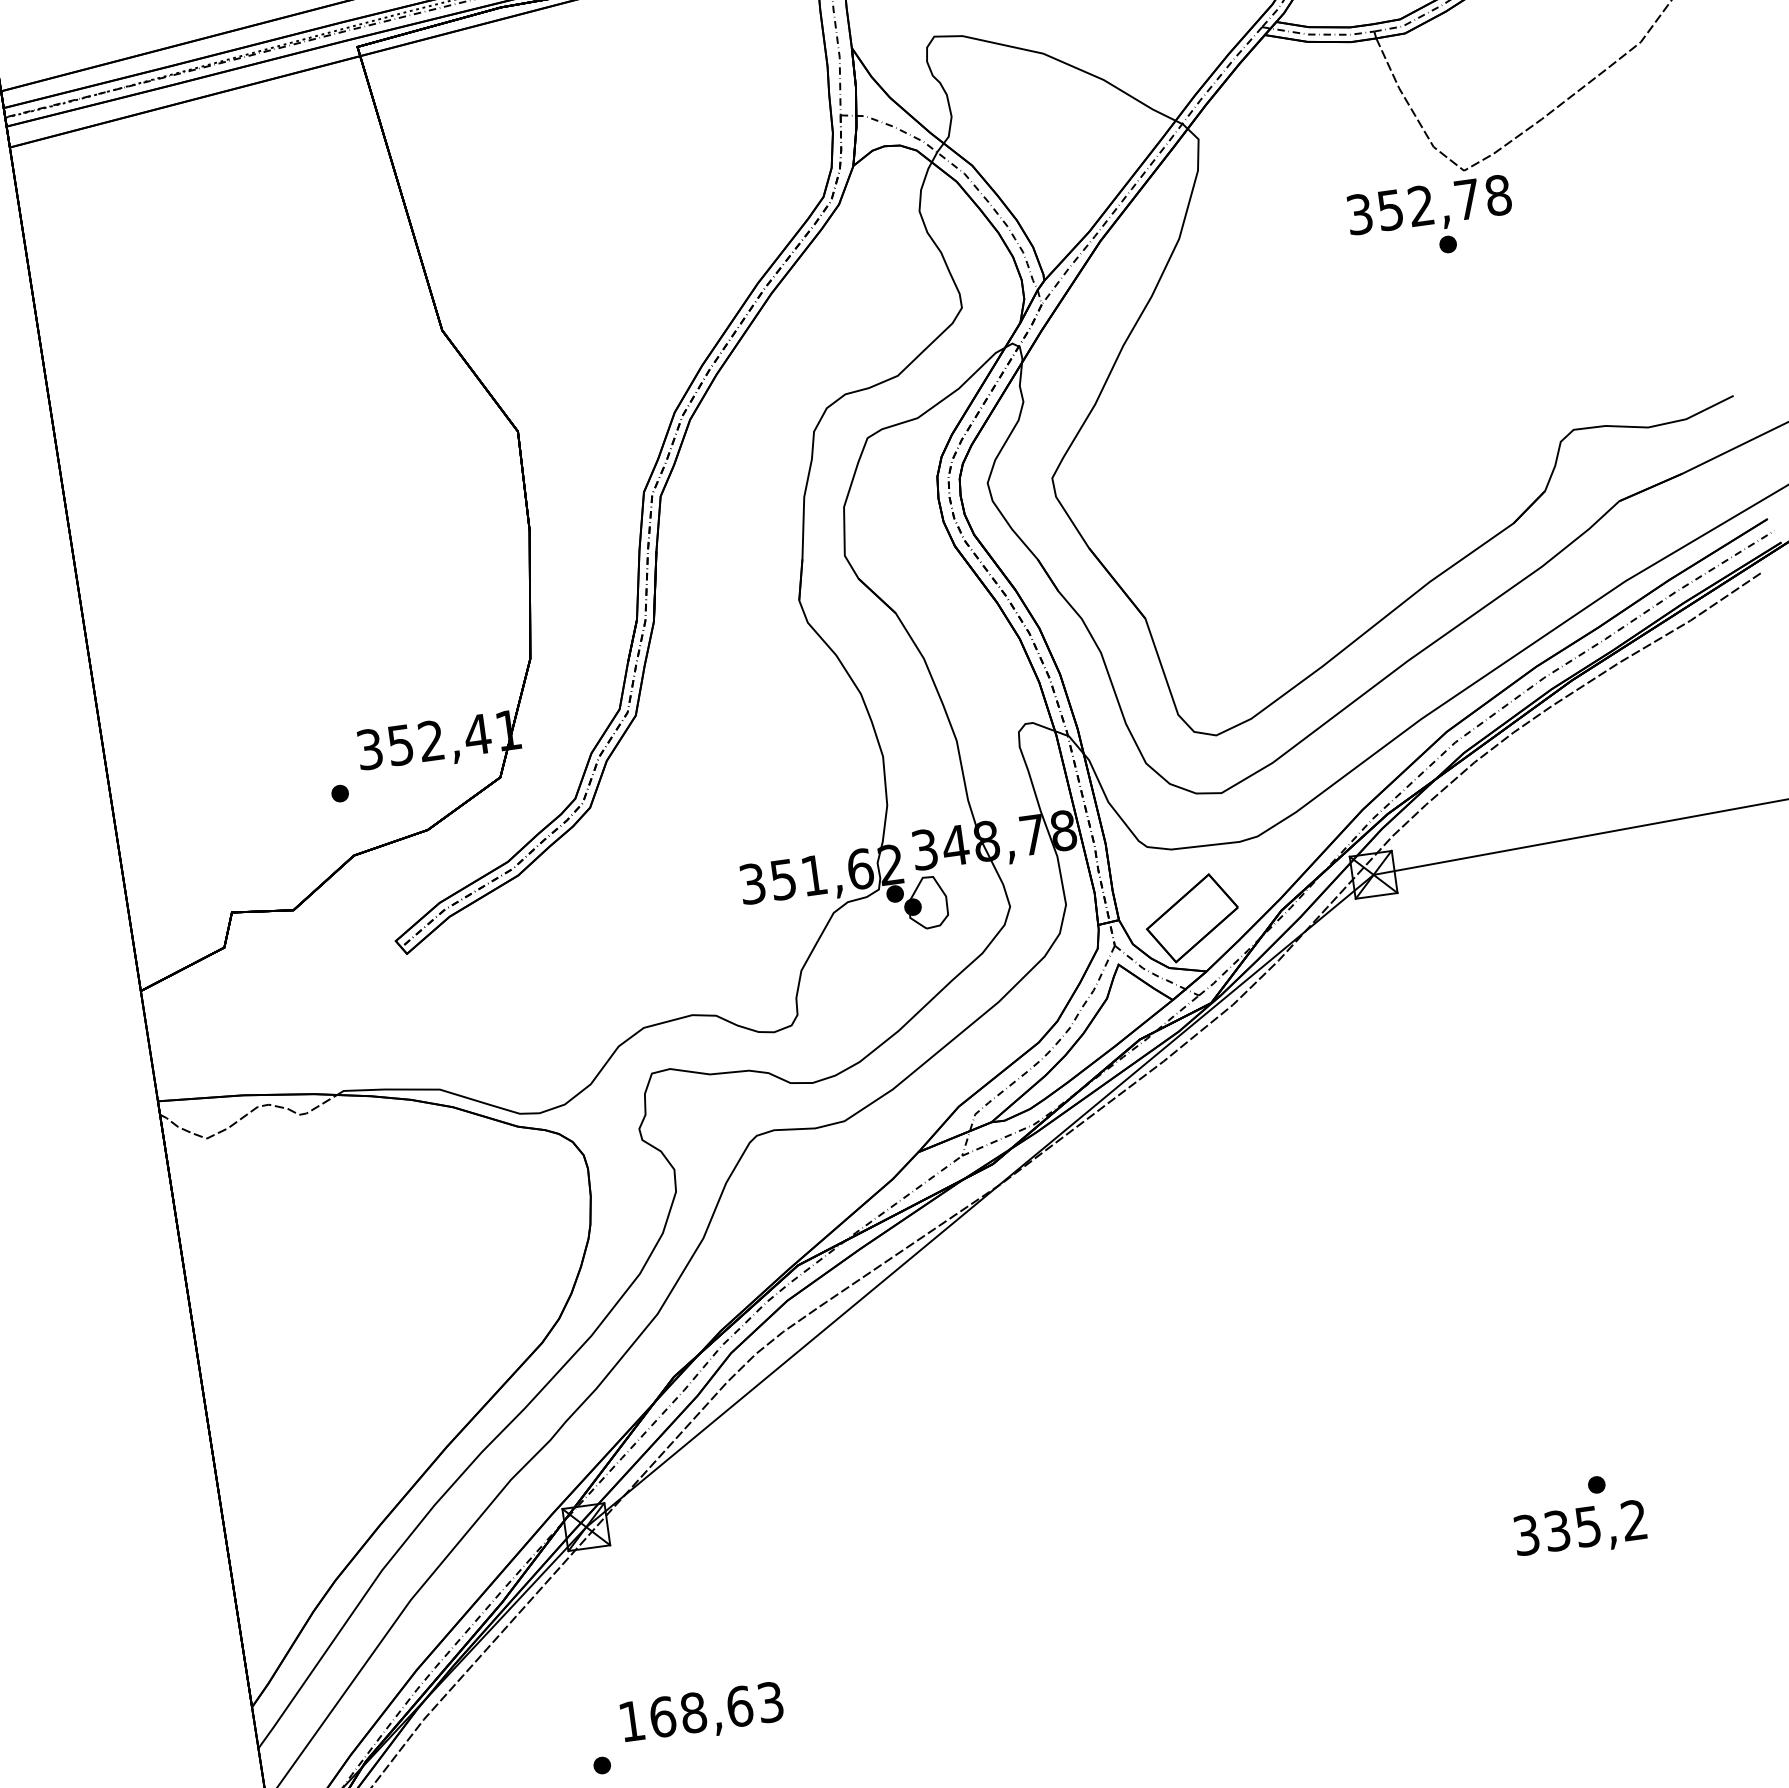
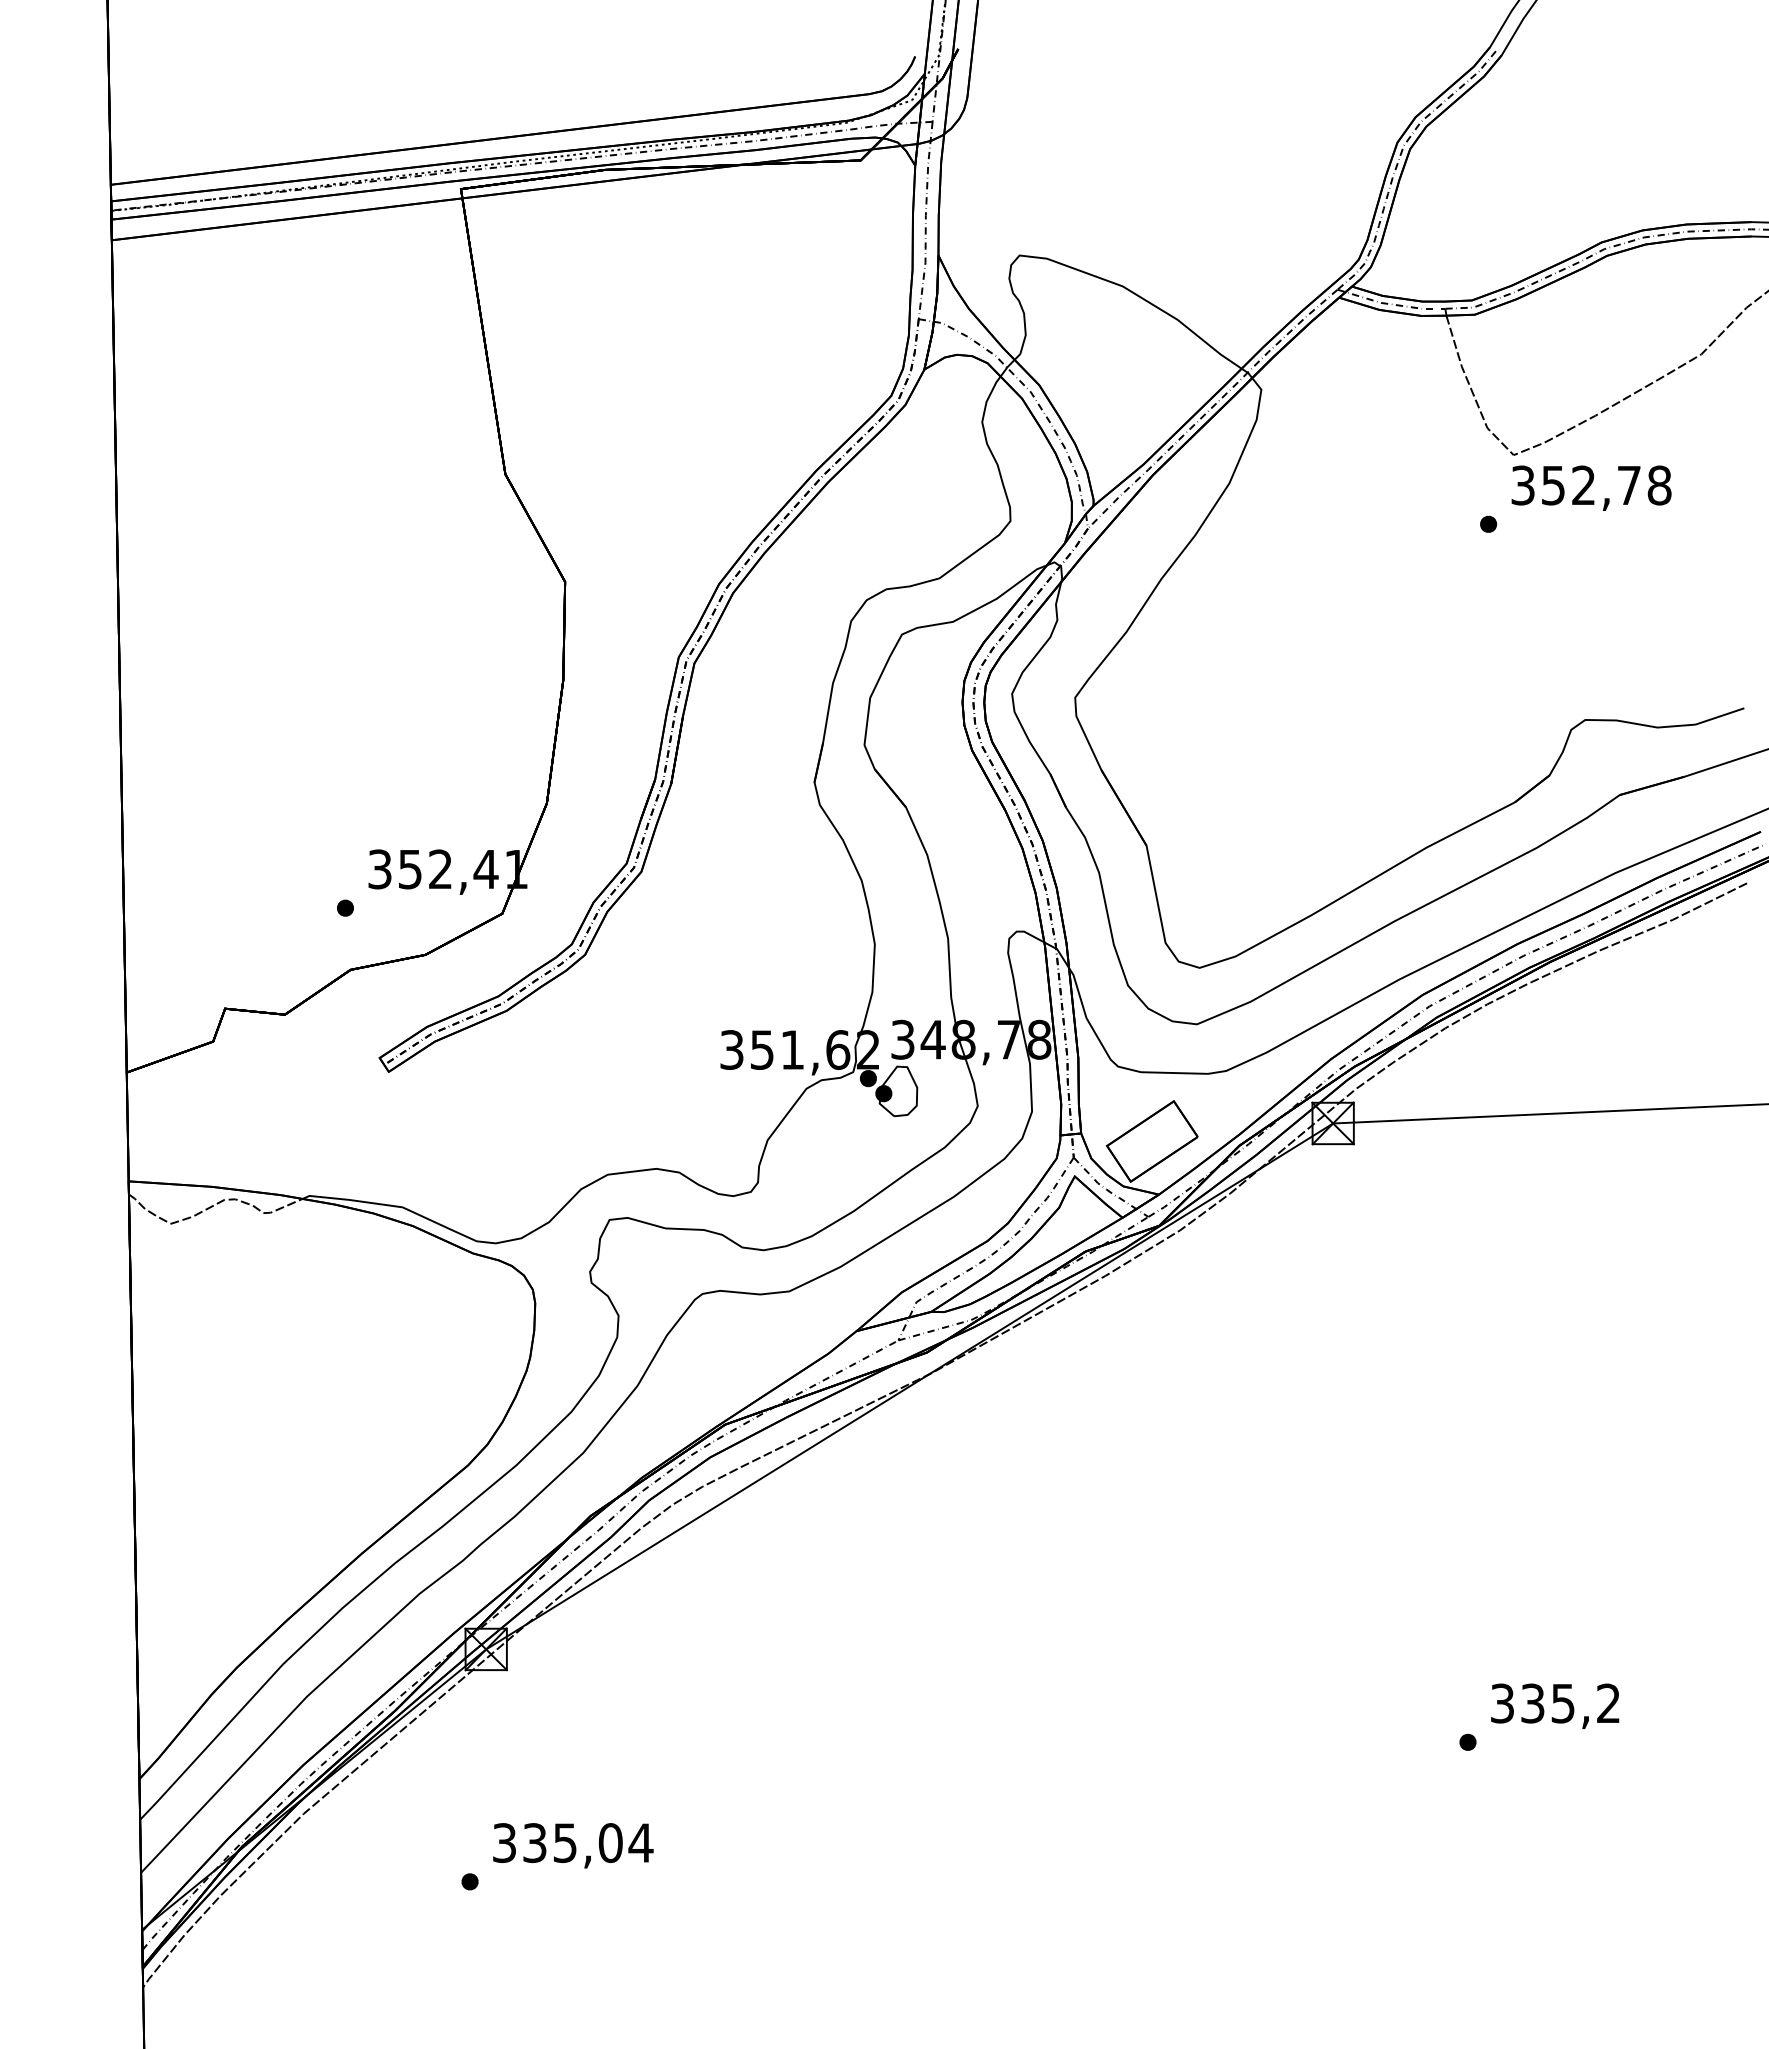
text: (1429, 206) -> (1591, 487), moved
text: (1580, 1529) -> (1555, 1705), moved
text: (702, 1712) -> (573, 1843), 168,63 -> 335,04

